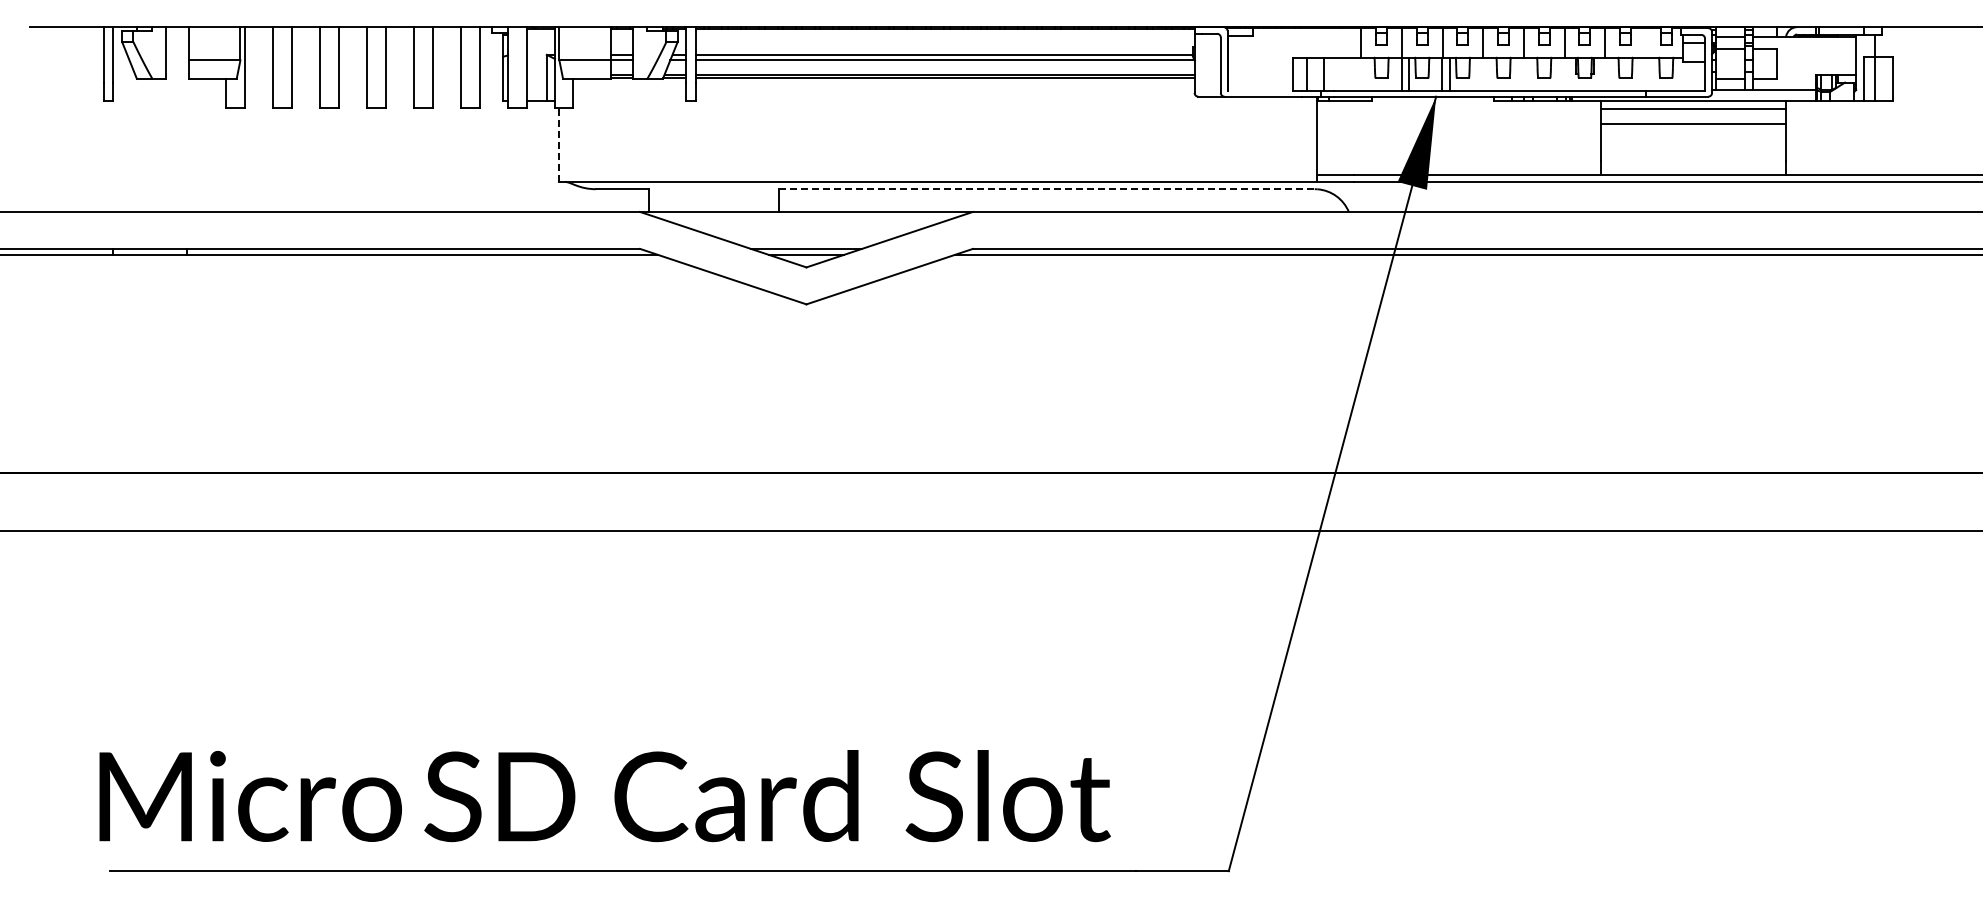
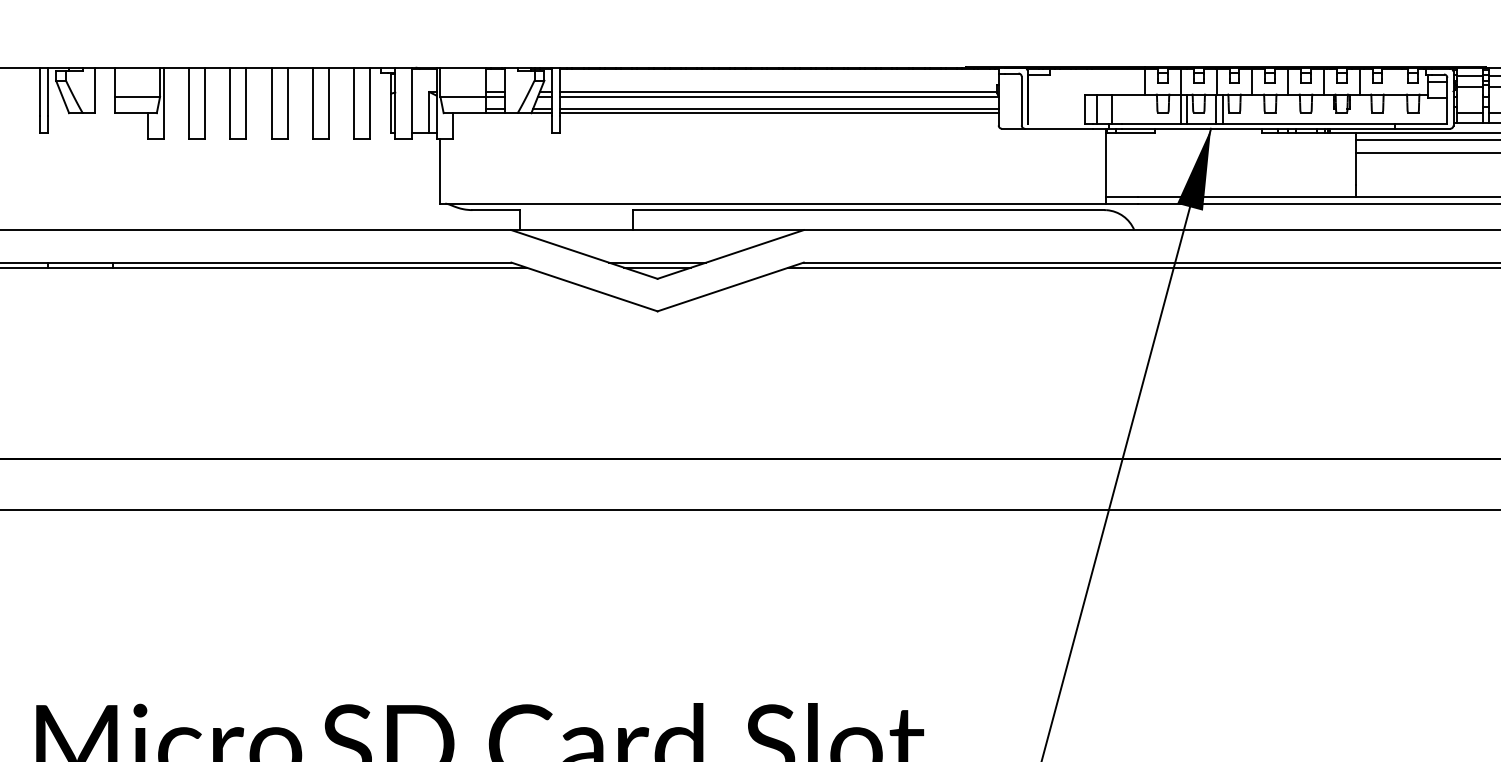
line: (558, 145) -> (439, 171), dashed -> solid
line: (1046, 189) -> (868, 210), dashed -> solid

